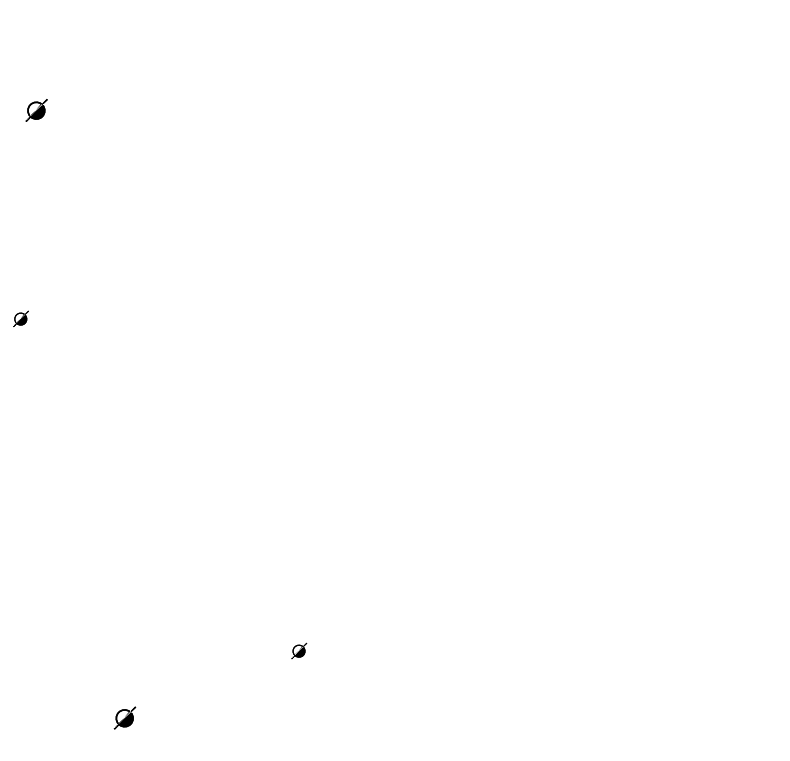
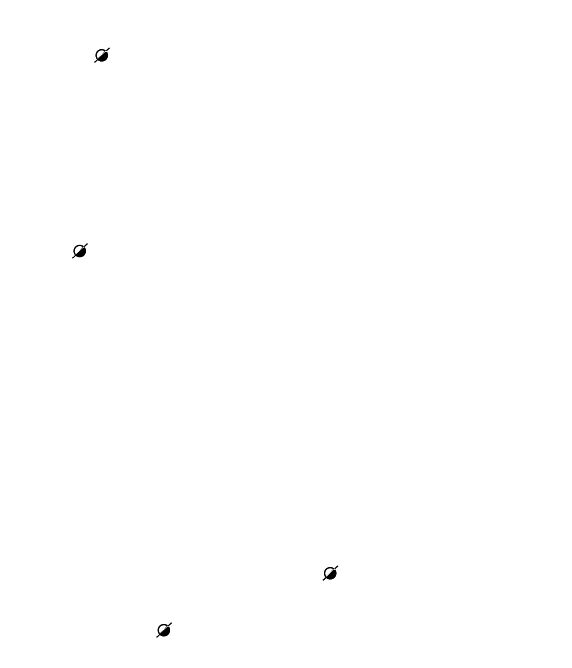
part: (36, 110) -> (101, 55), size x0.71
part: (124, 717) -> (163, 629), size x0.71

